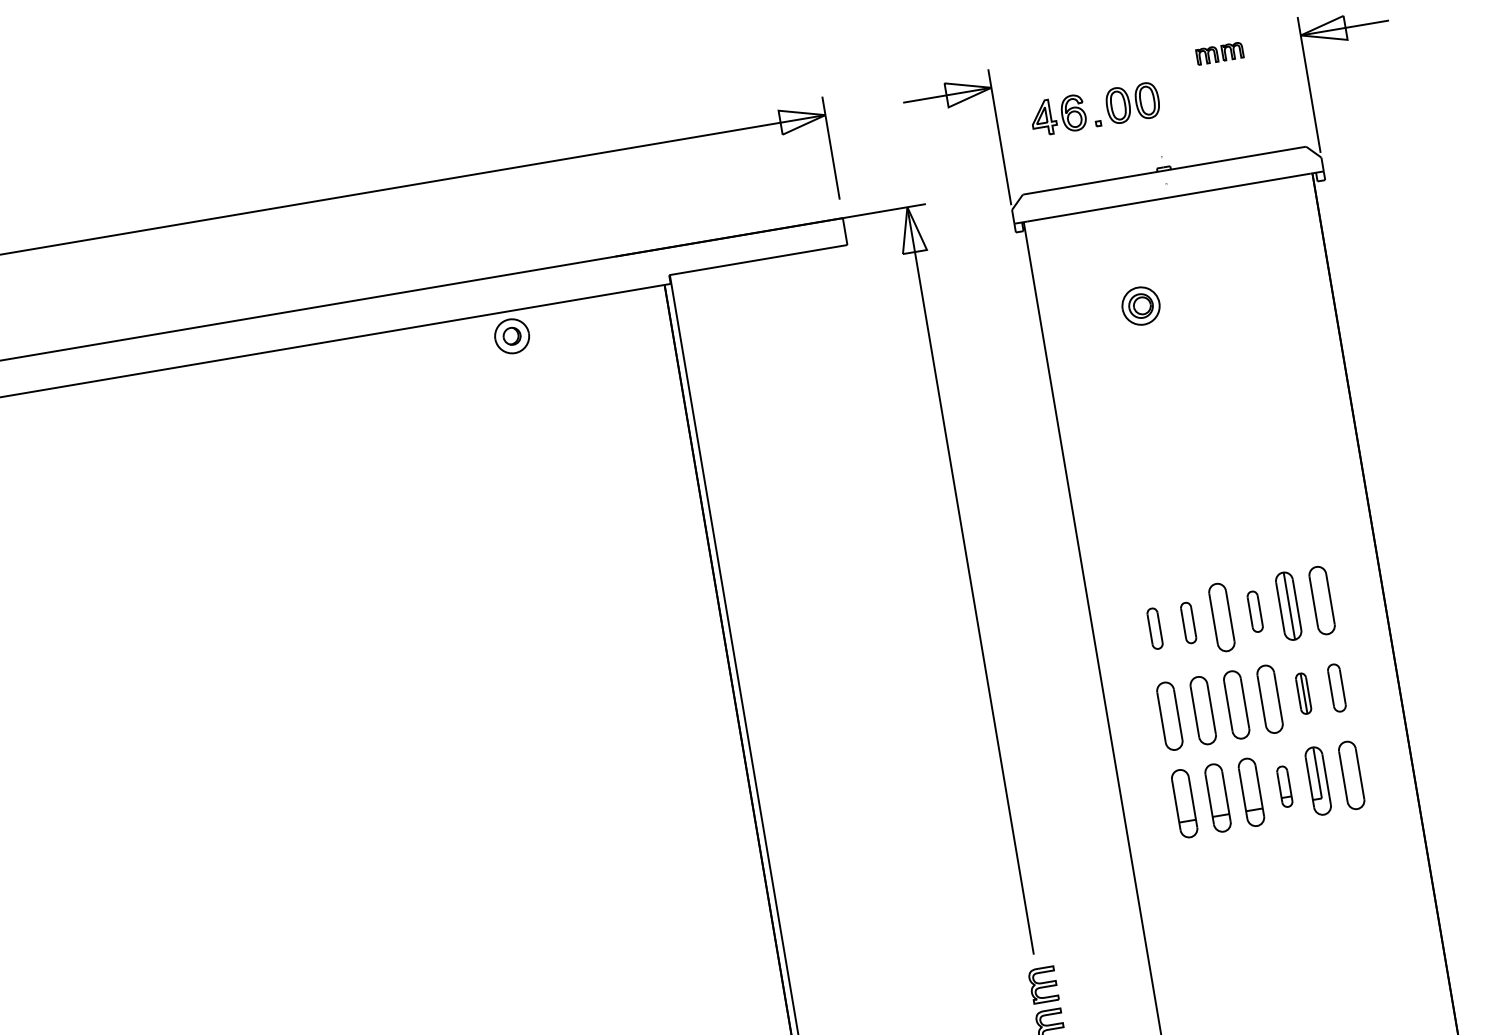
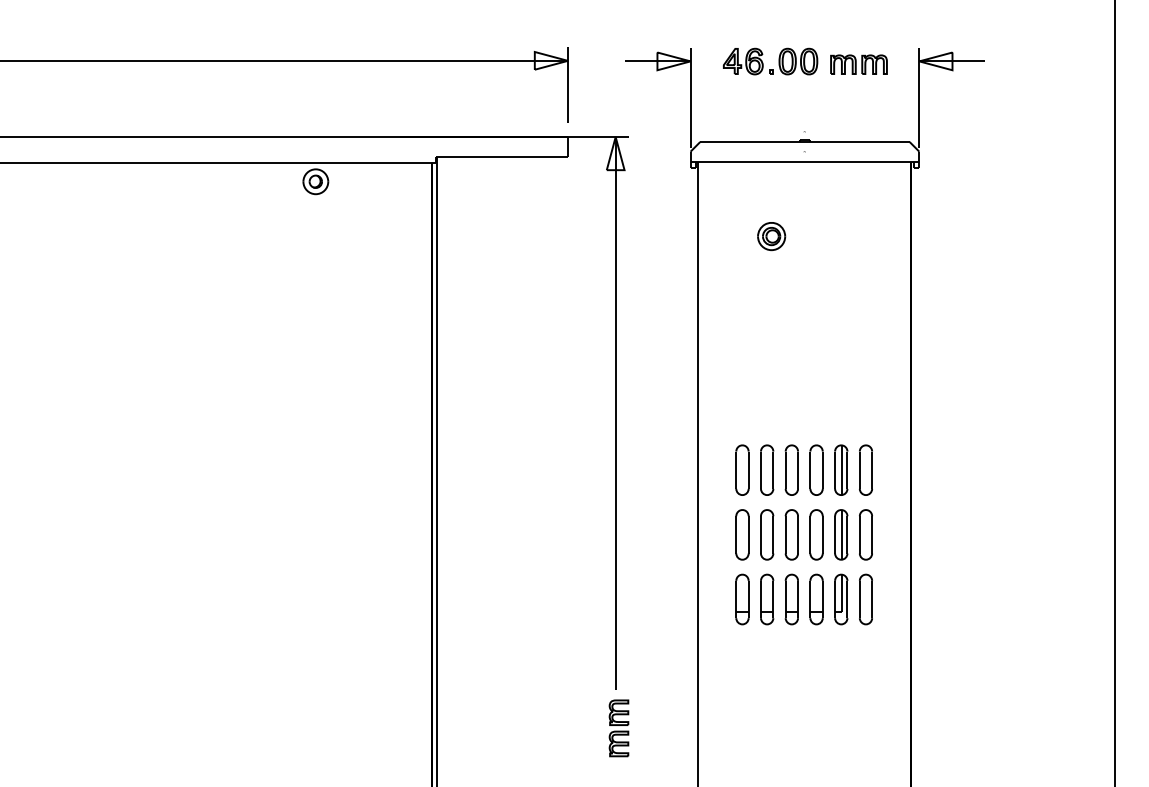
part: (1219, 53) -> (858, 64), size x1.67
part: (1085, 112) -> (763, 62), moved
part: (1255, 610) -> (816, 469), size x1.67
part: (1188, 622) -> (767, 469), size x1.67
part: (1154, 627) -> (742, 469), size x1.67
part: (1336, 687) -> (865, 534), size x1.43
part: (1303, 693) -> (841, 534), size x1.67
part: (1284, 786) -> (816, 599), size x1.67

